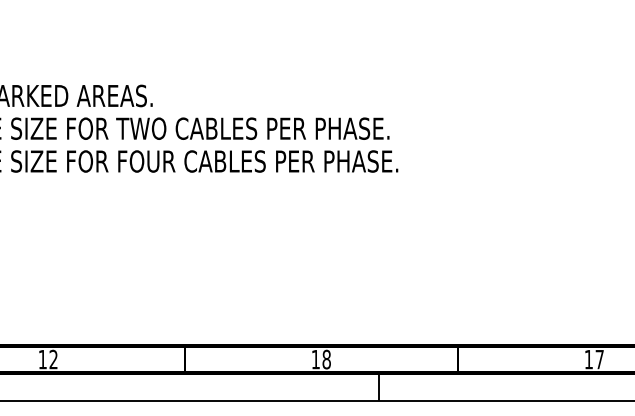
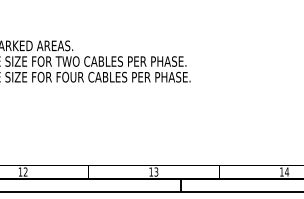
text: (326, 358) -> (156, 171), 18 -> 13
text: (600, 358) -> (287, 171), 17 -> 14

